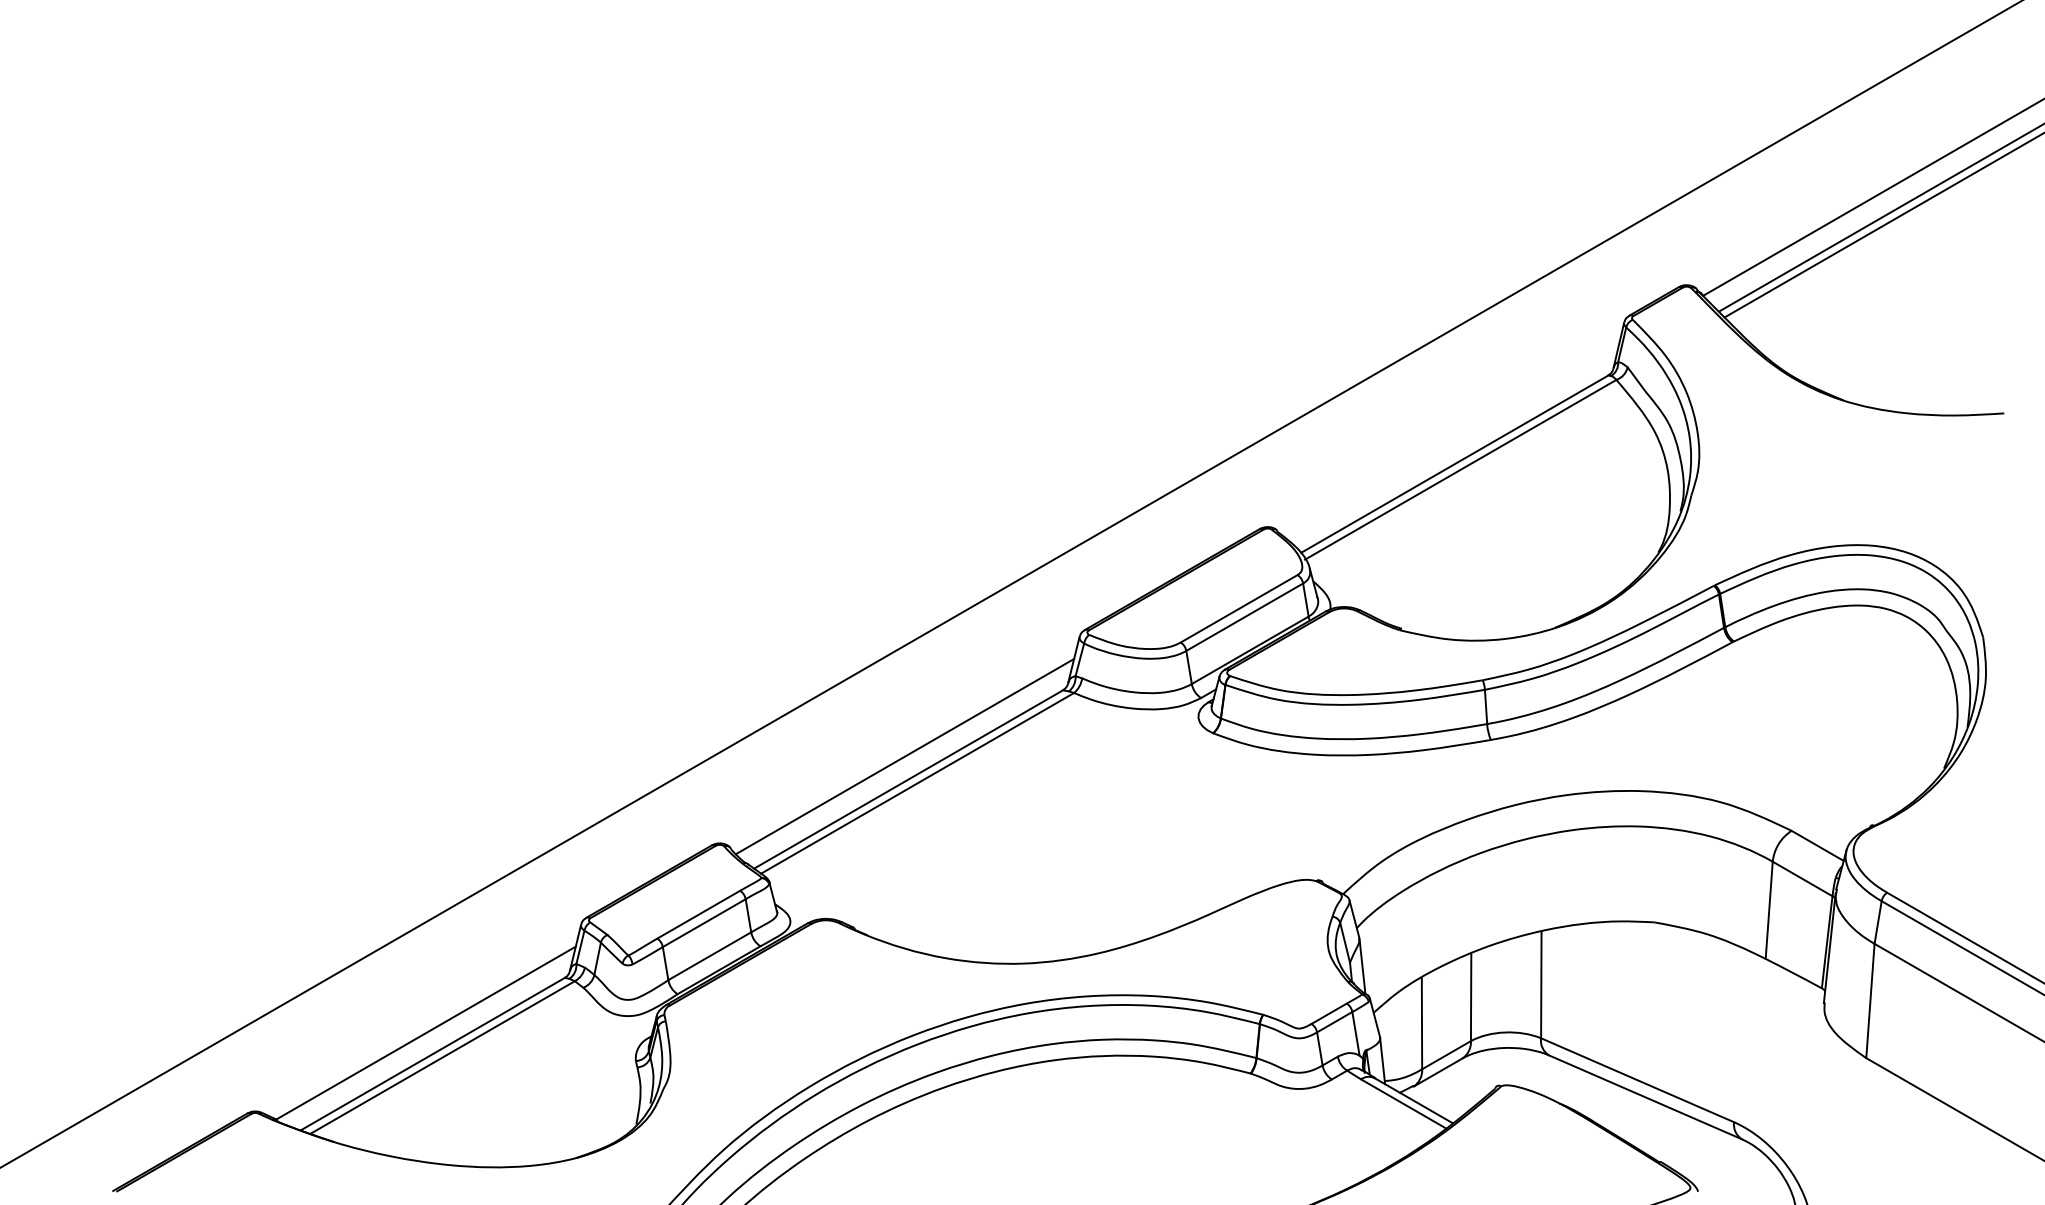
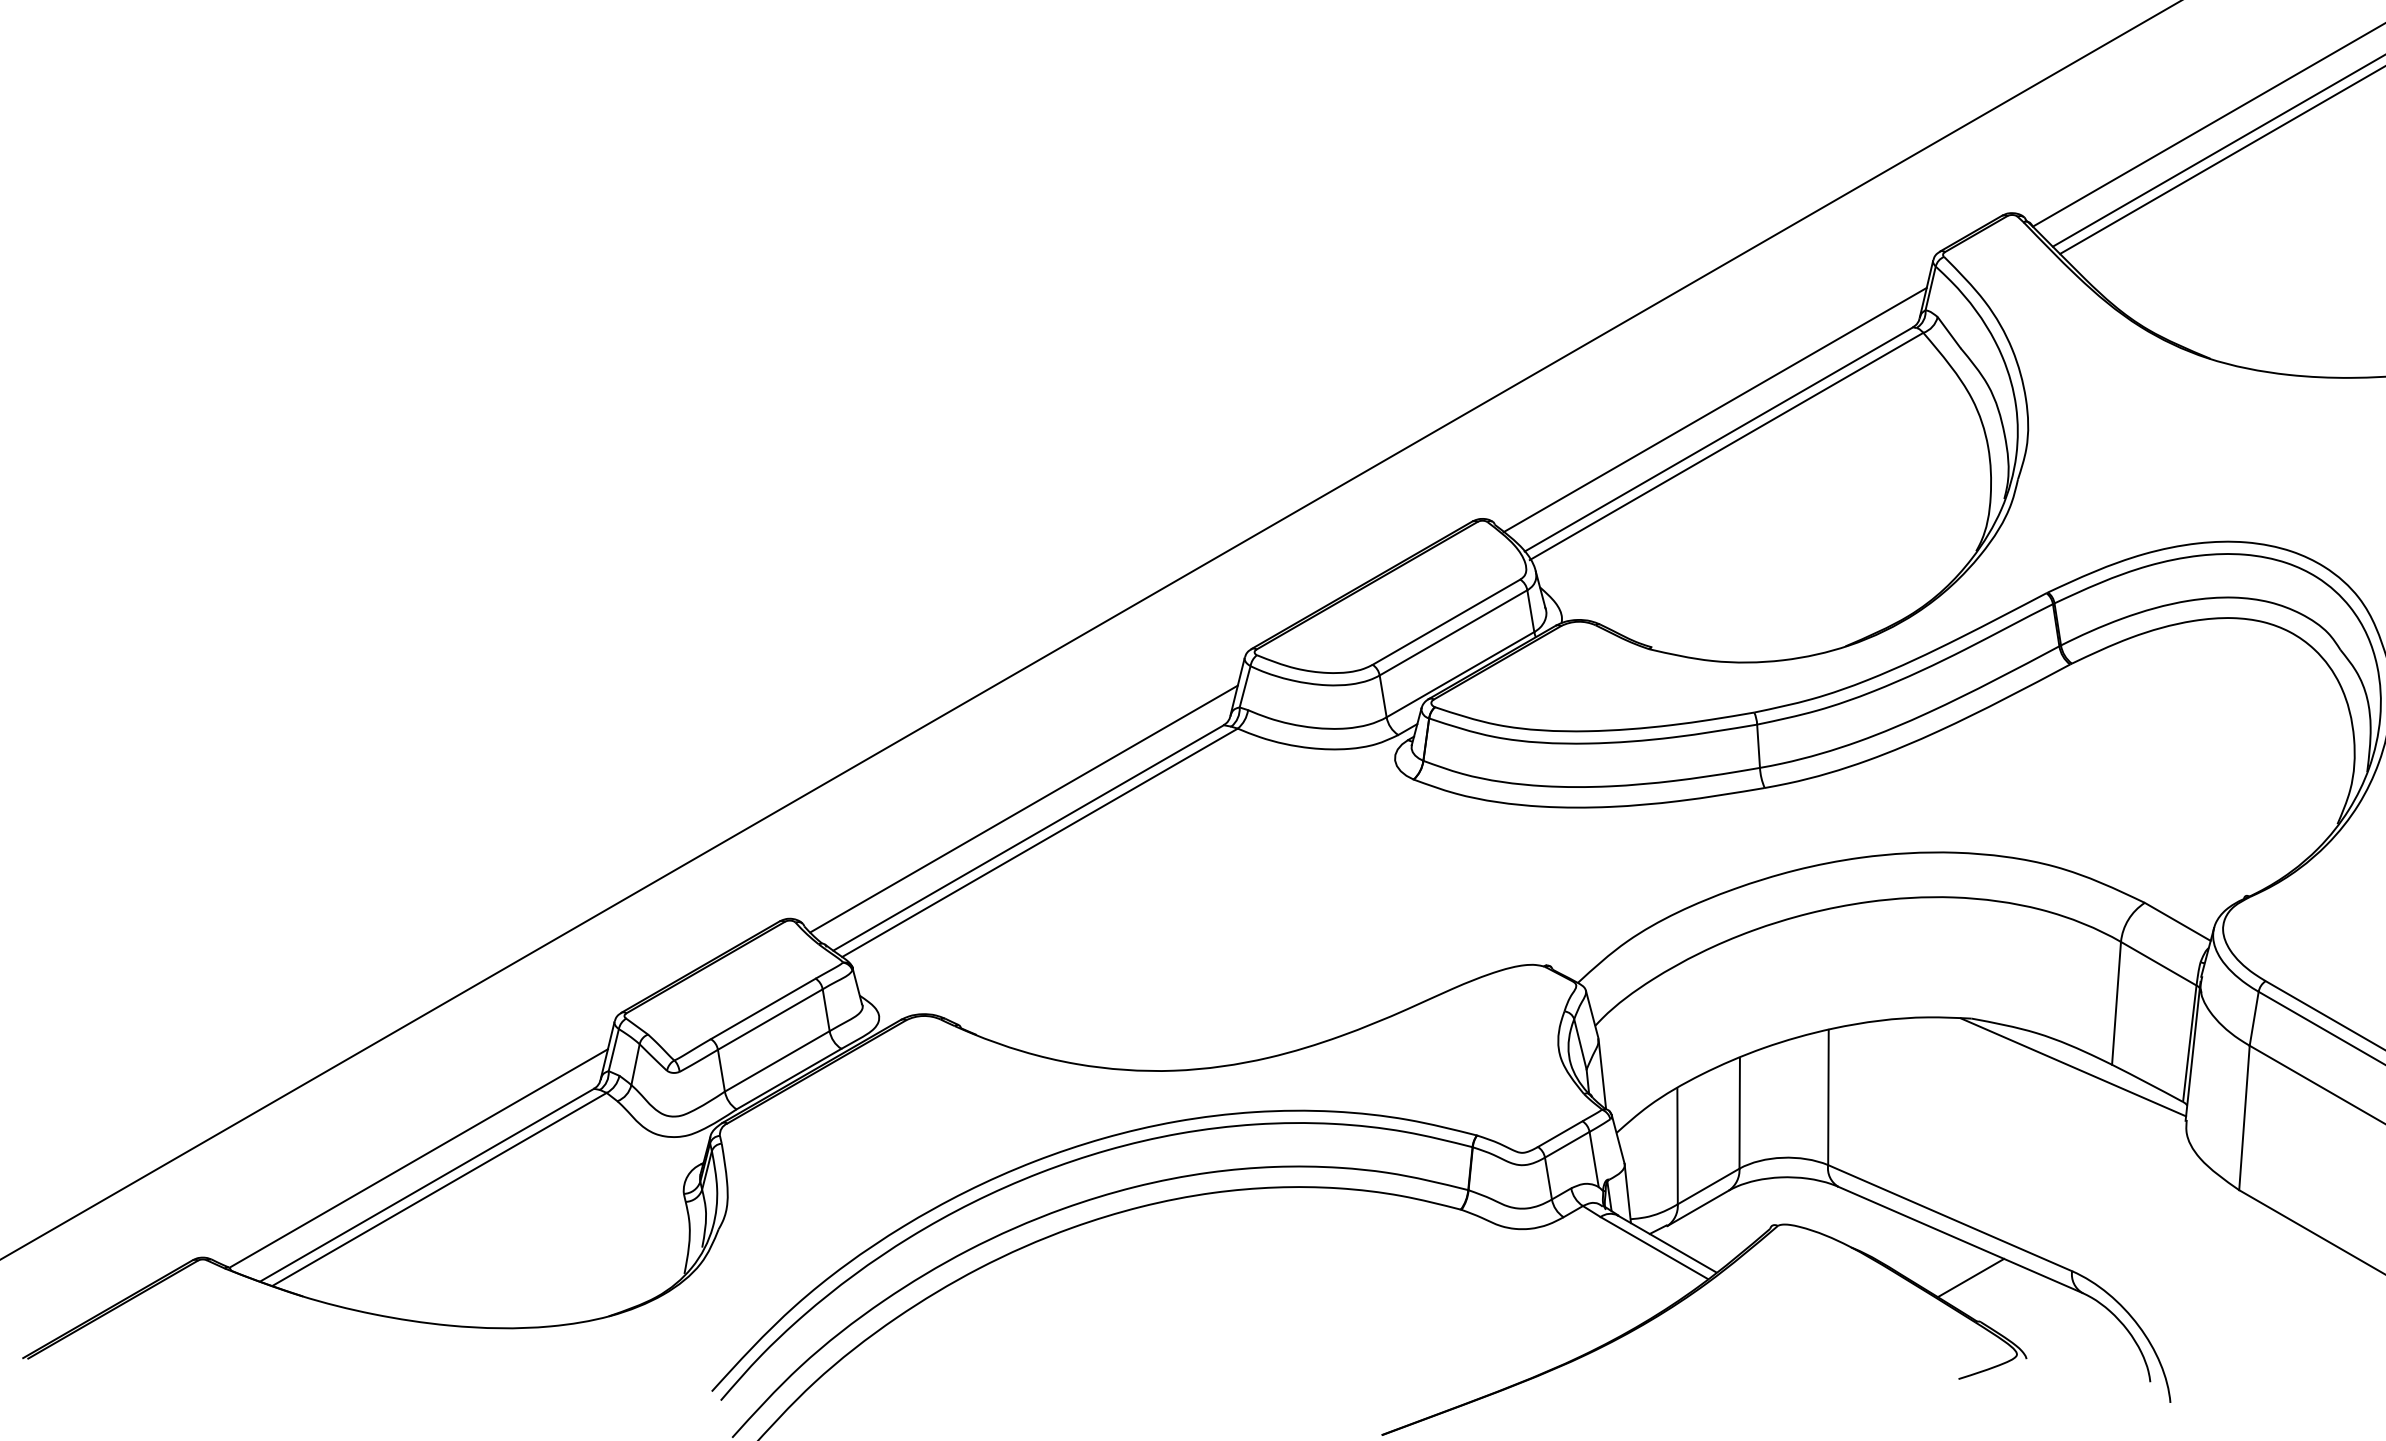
line: (1451, 440) -> (1714, 409), added
line: (1734, 960) -> (2072, 1066), added
line: (1653, 1127) -> (1970, 1277), added

